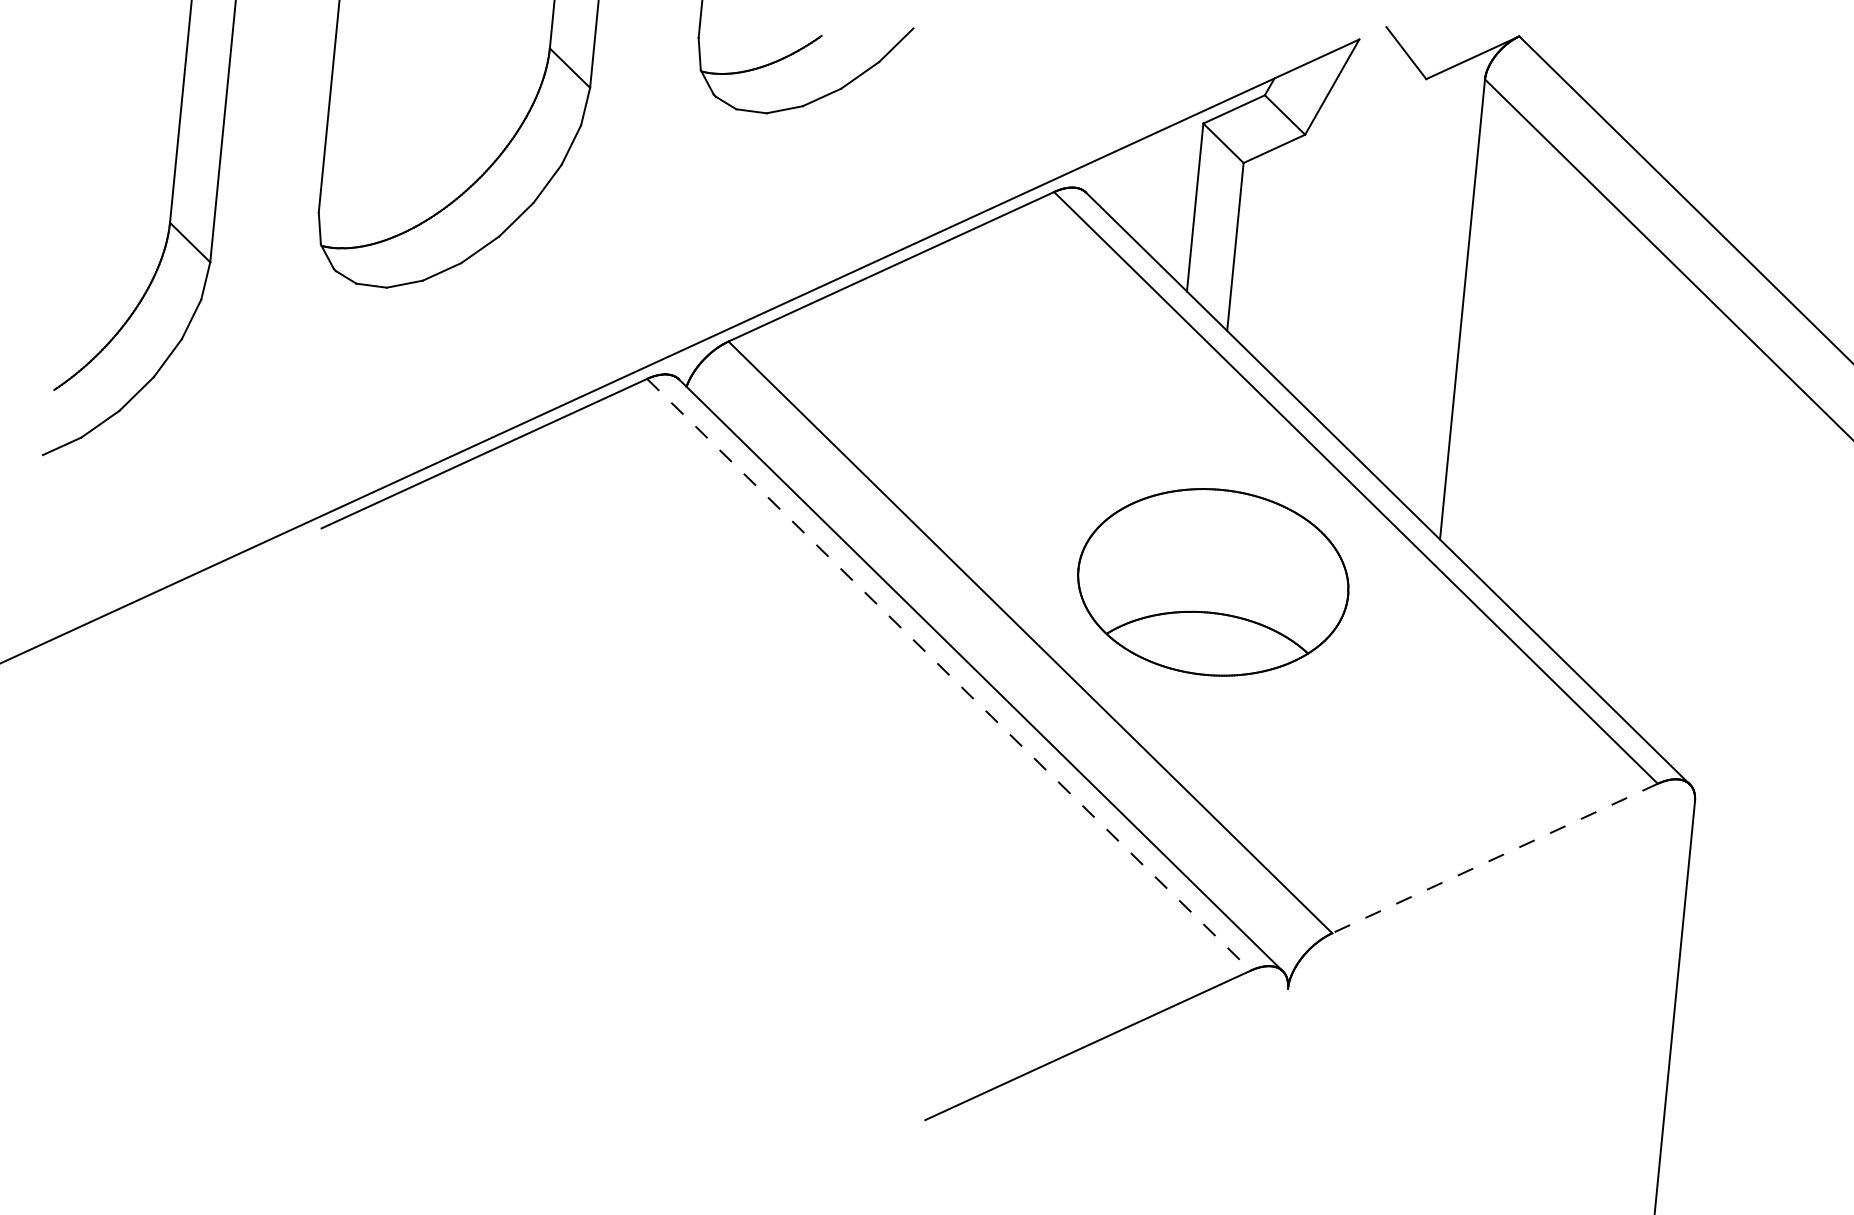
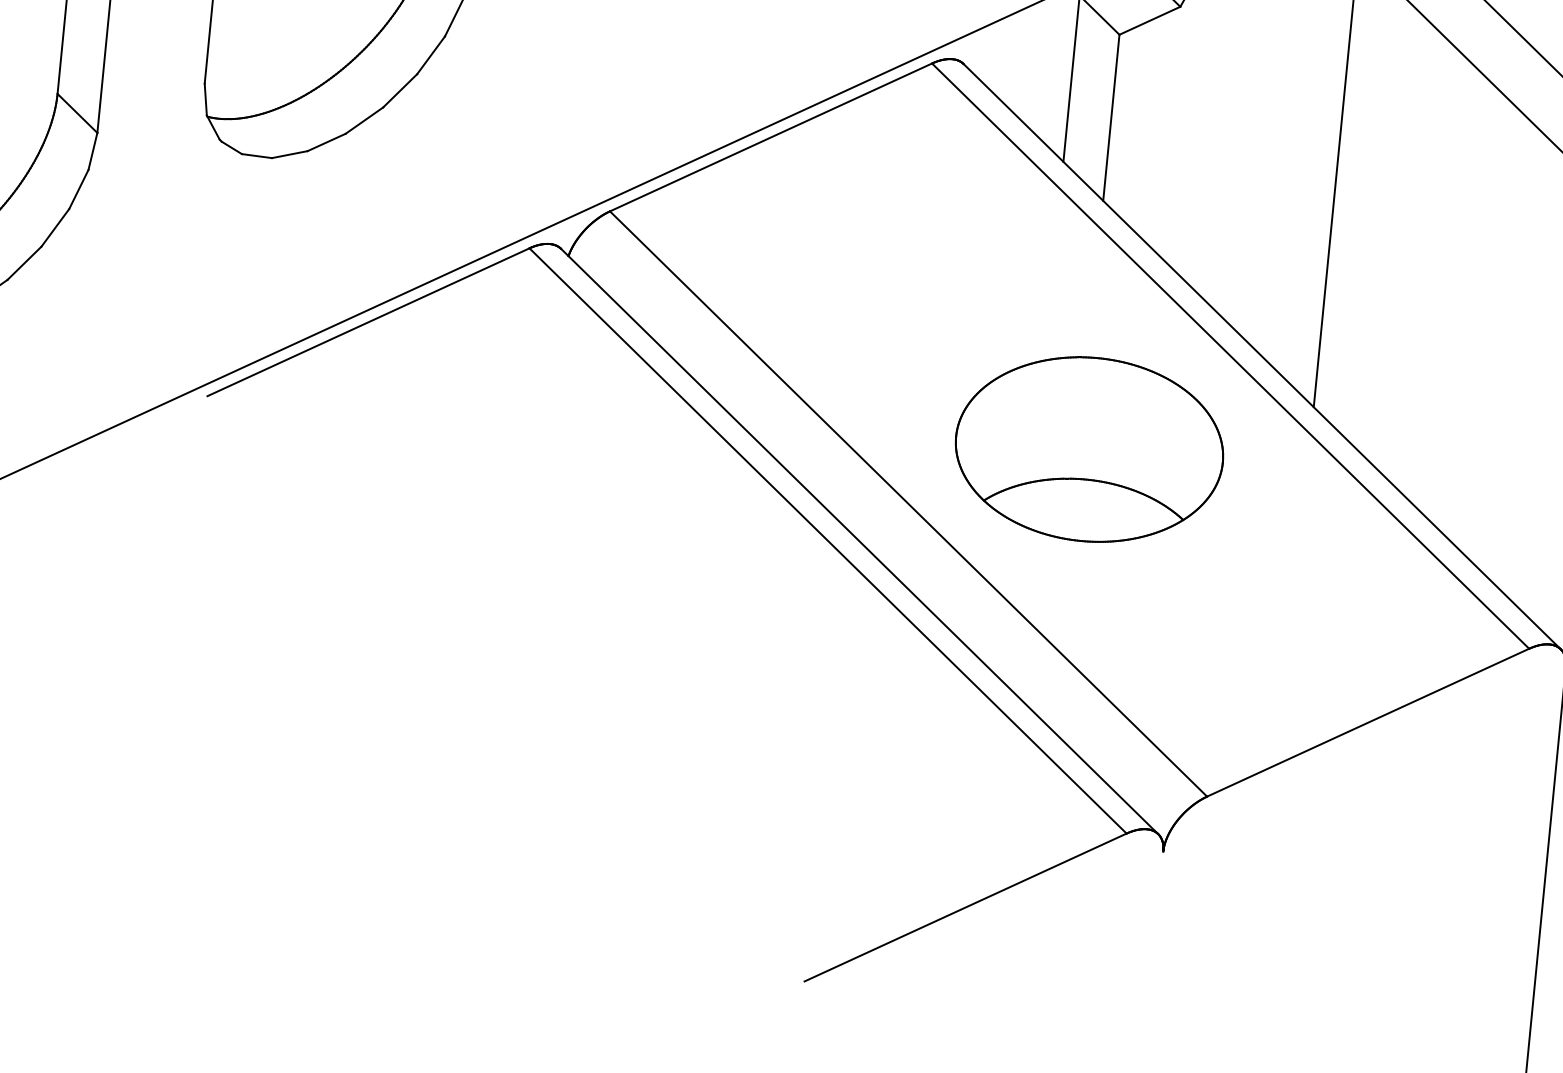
line: (948, 674) -> (827, 540), dashed -> solid
line: (1494, 858) -> (1367, 722), dashed -> solid

